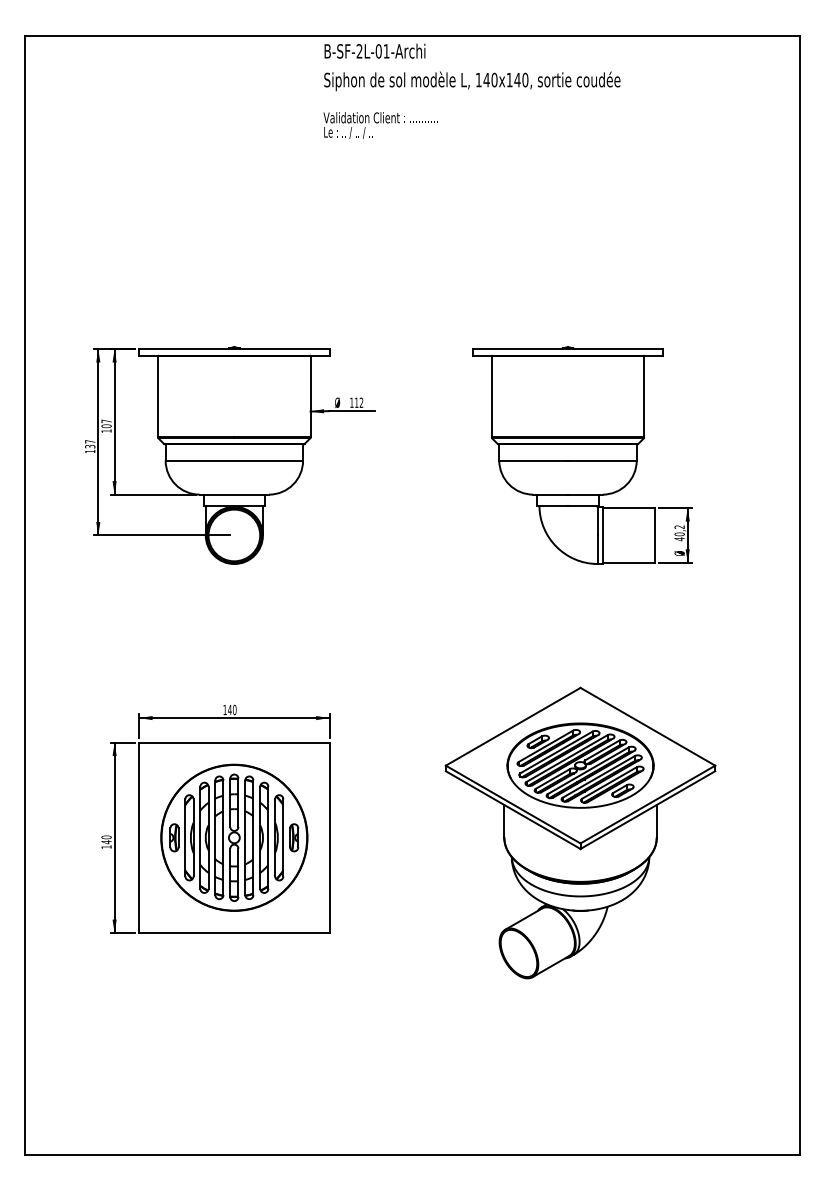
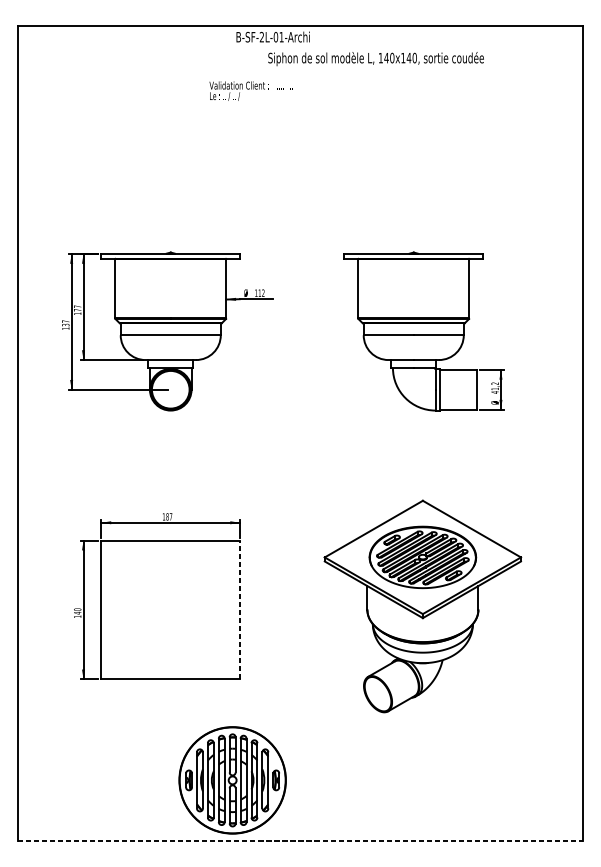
text: (472, 81) -> (376, 59), moved
text: (380, 125) -> (250, 91), moved
text: (106, 426) -> (77, 310), 107 -> 177
text: (679, 534) -> (494, 389), 40,2 -> 41,2
text: (232, 709) -> (169, 516), 140 -> 187
part: (234, 837) -> (232, 780), moved
line: (329, 837) -> (240, 609), solid -> dashed
line: (412, 1155) -> (300, 841), solid -> dashed

